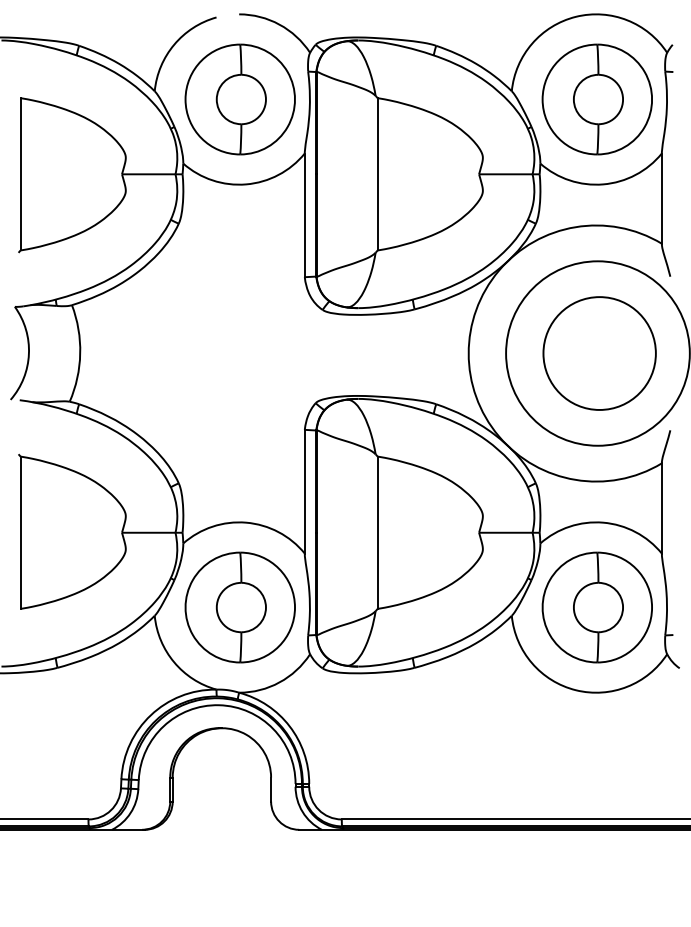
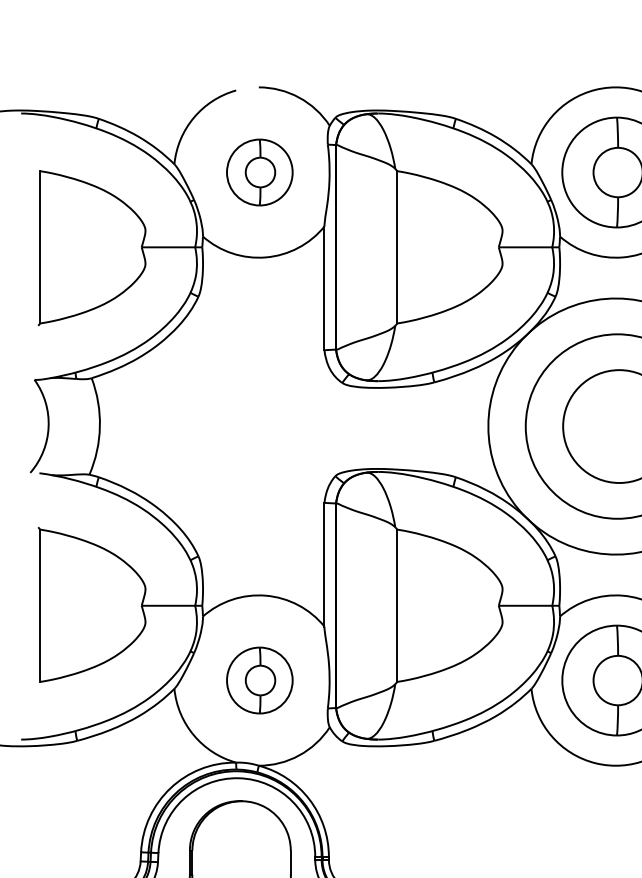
part: (239, 99) -> (259, 172), size x0.6
part: (239, 607) -> (259, 680), size x0.6

